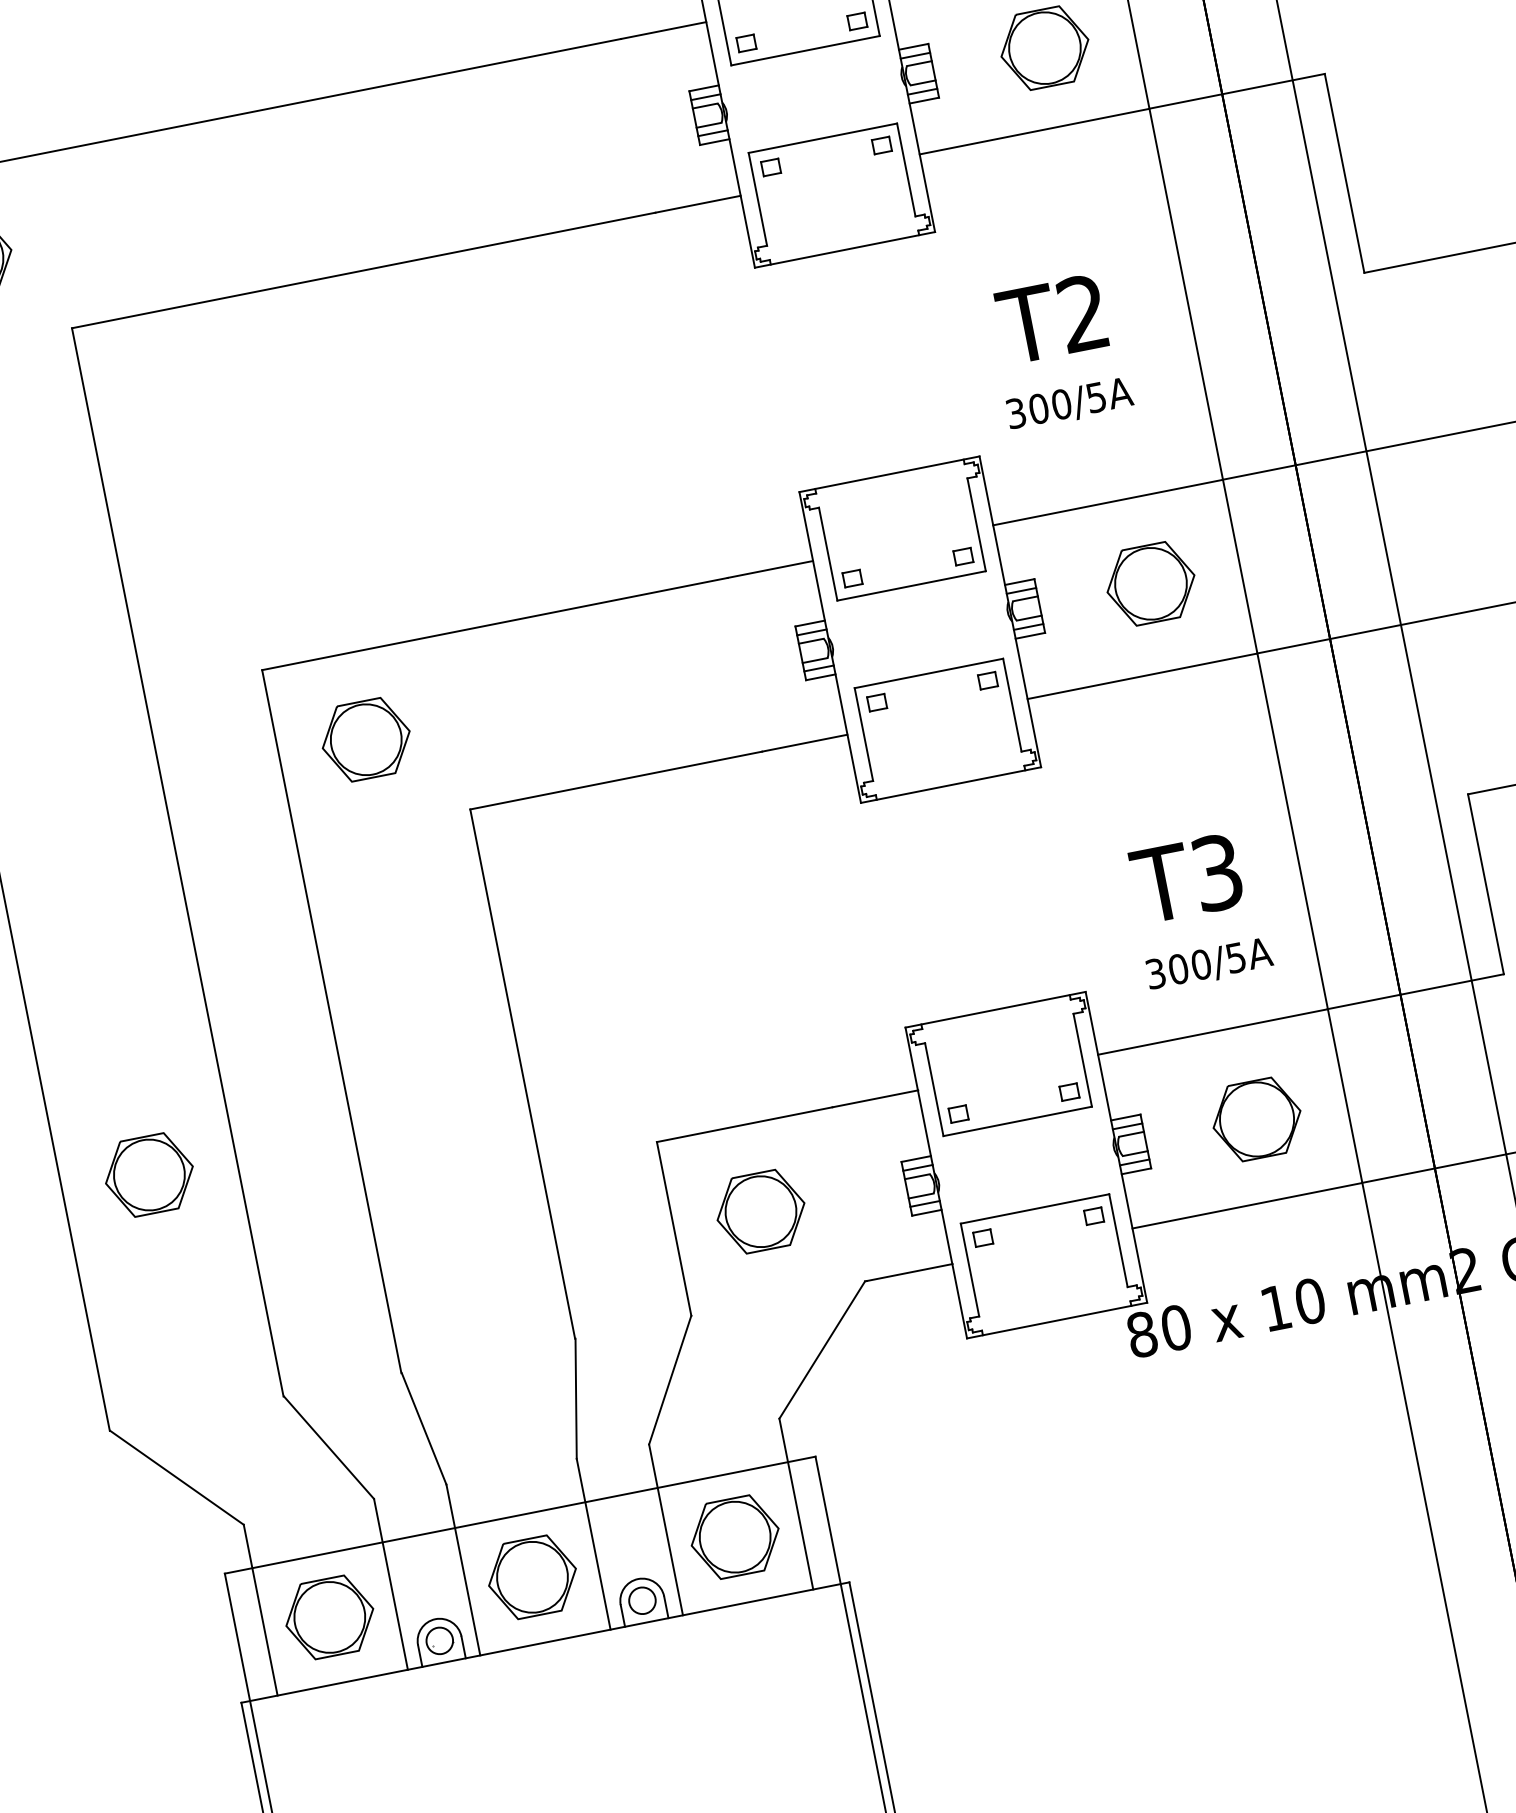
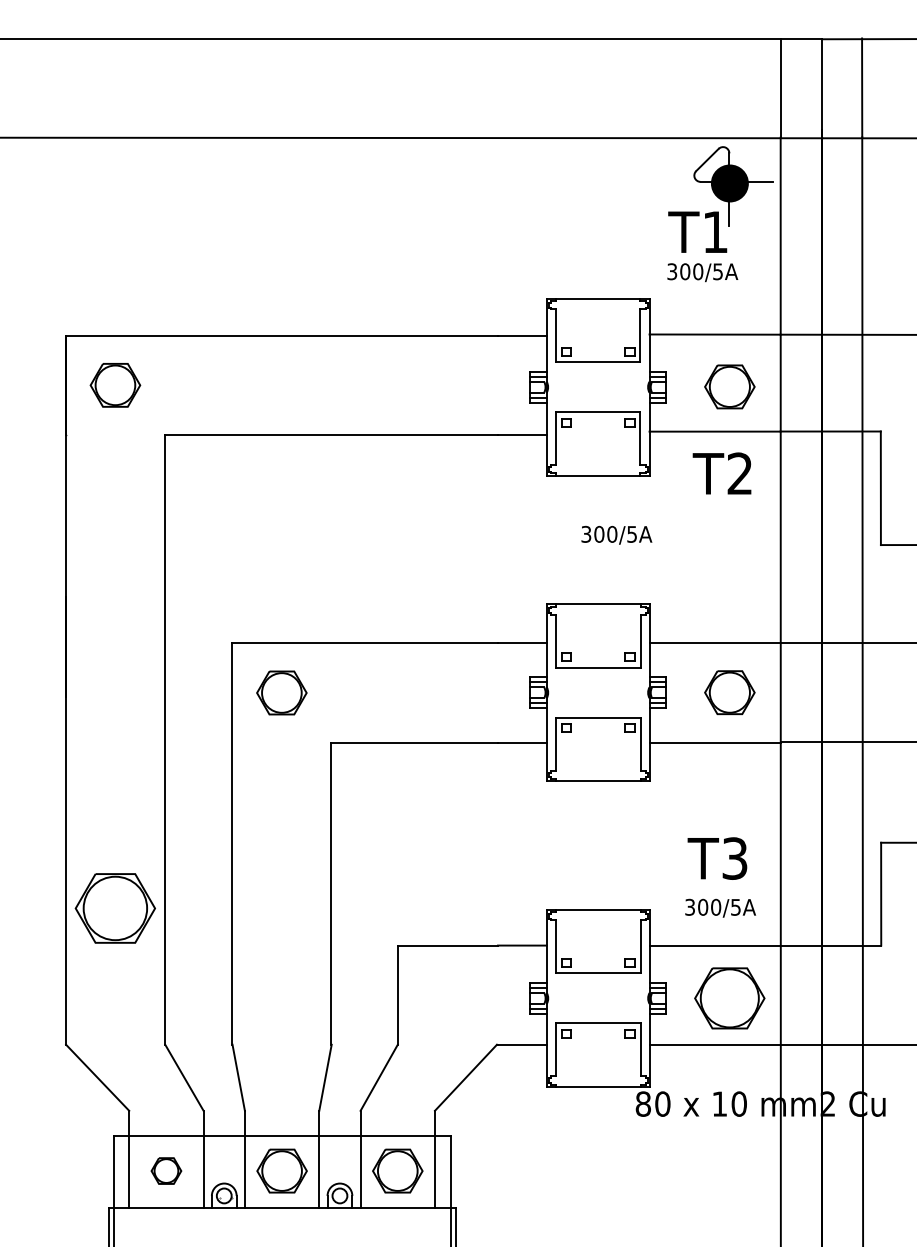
text: (1050, 319) -> (721, 473), moved
text: (1068, 403) -> (616, 534), moved
part: (1256, 1119) -> (729, 998), size x1.4
part: (149, 1175) -> (115, 908), size x1.6
part: (760, 1210) -> (447, 994), removed
part: (329, 1616) -> (166, 1170), size x0.6

